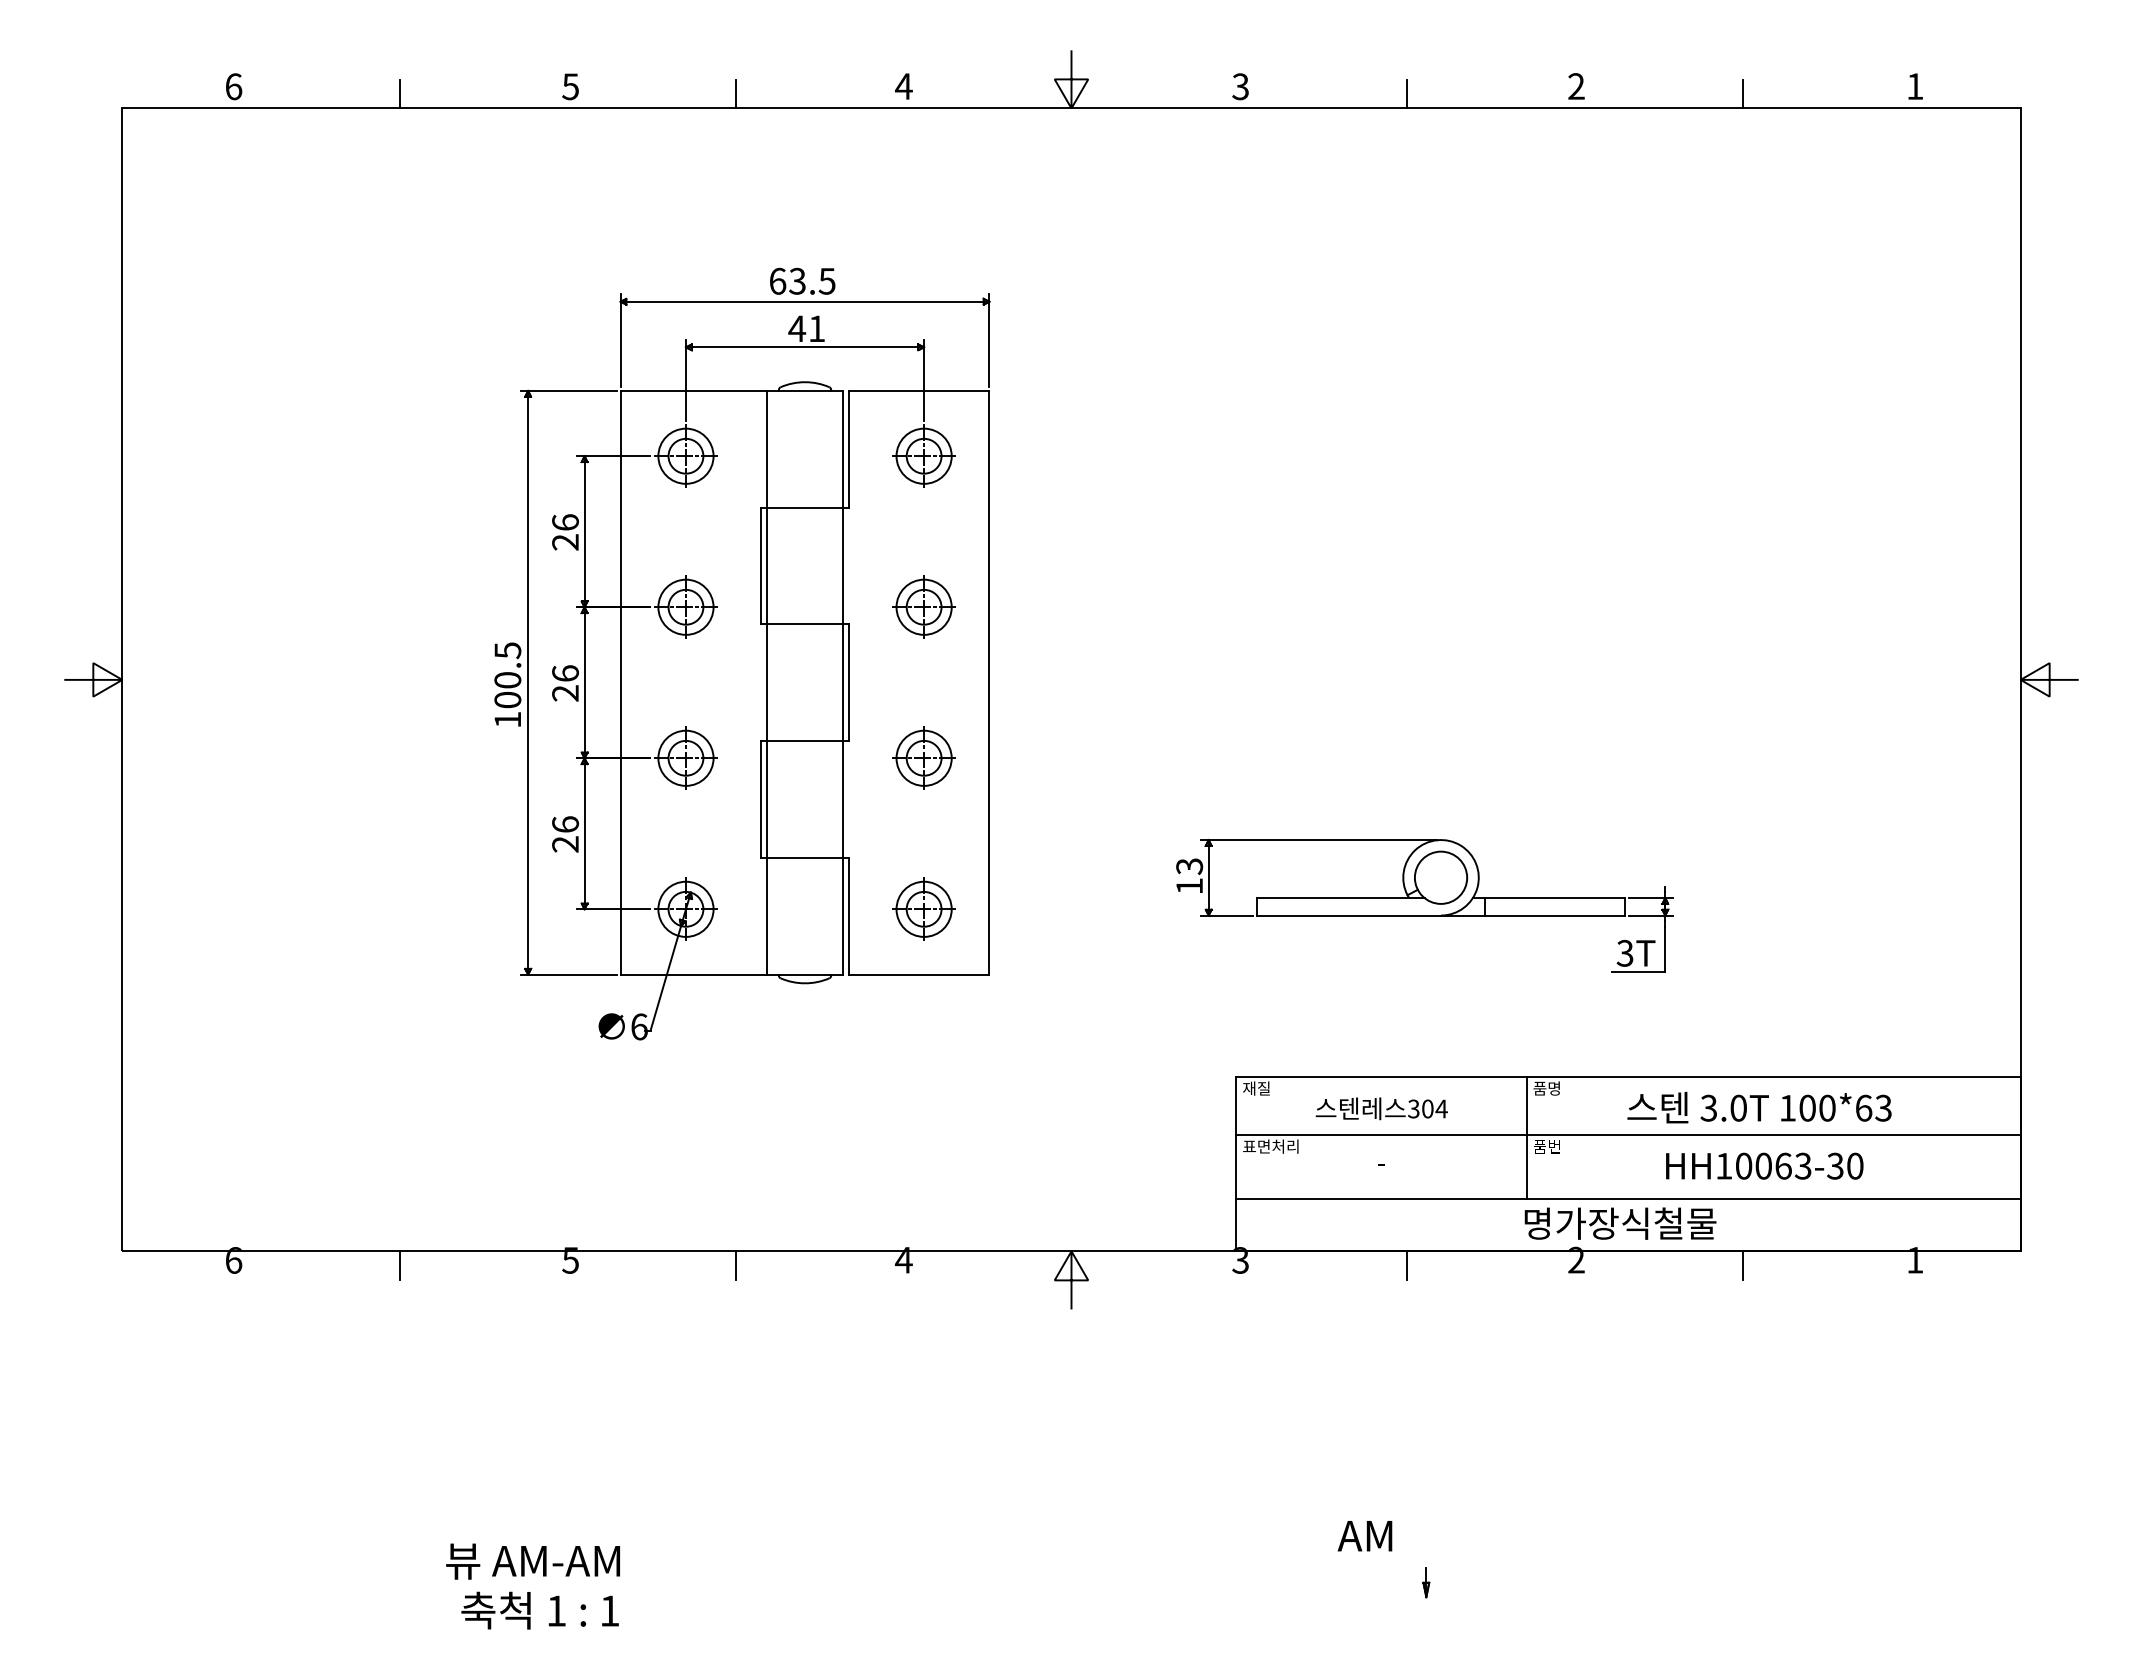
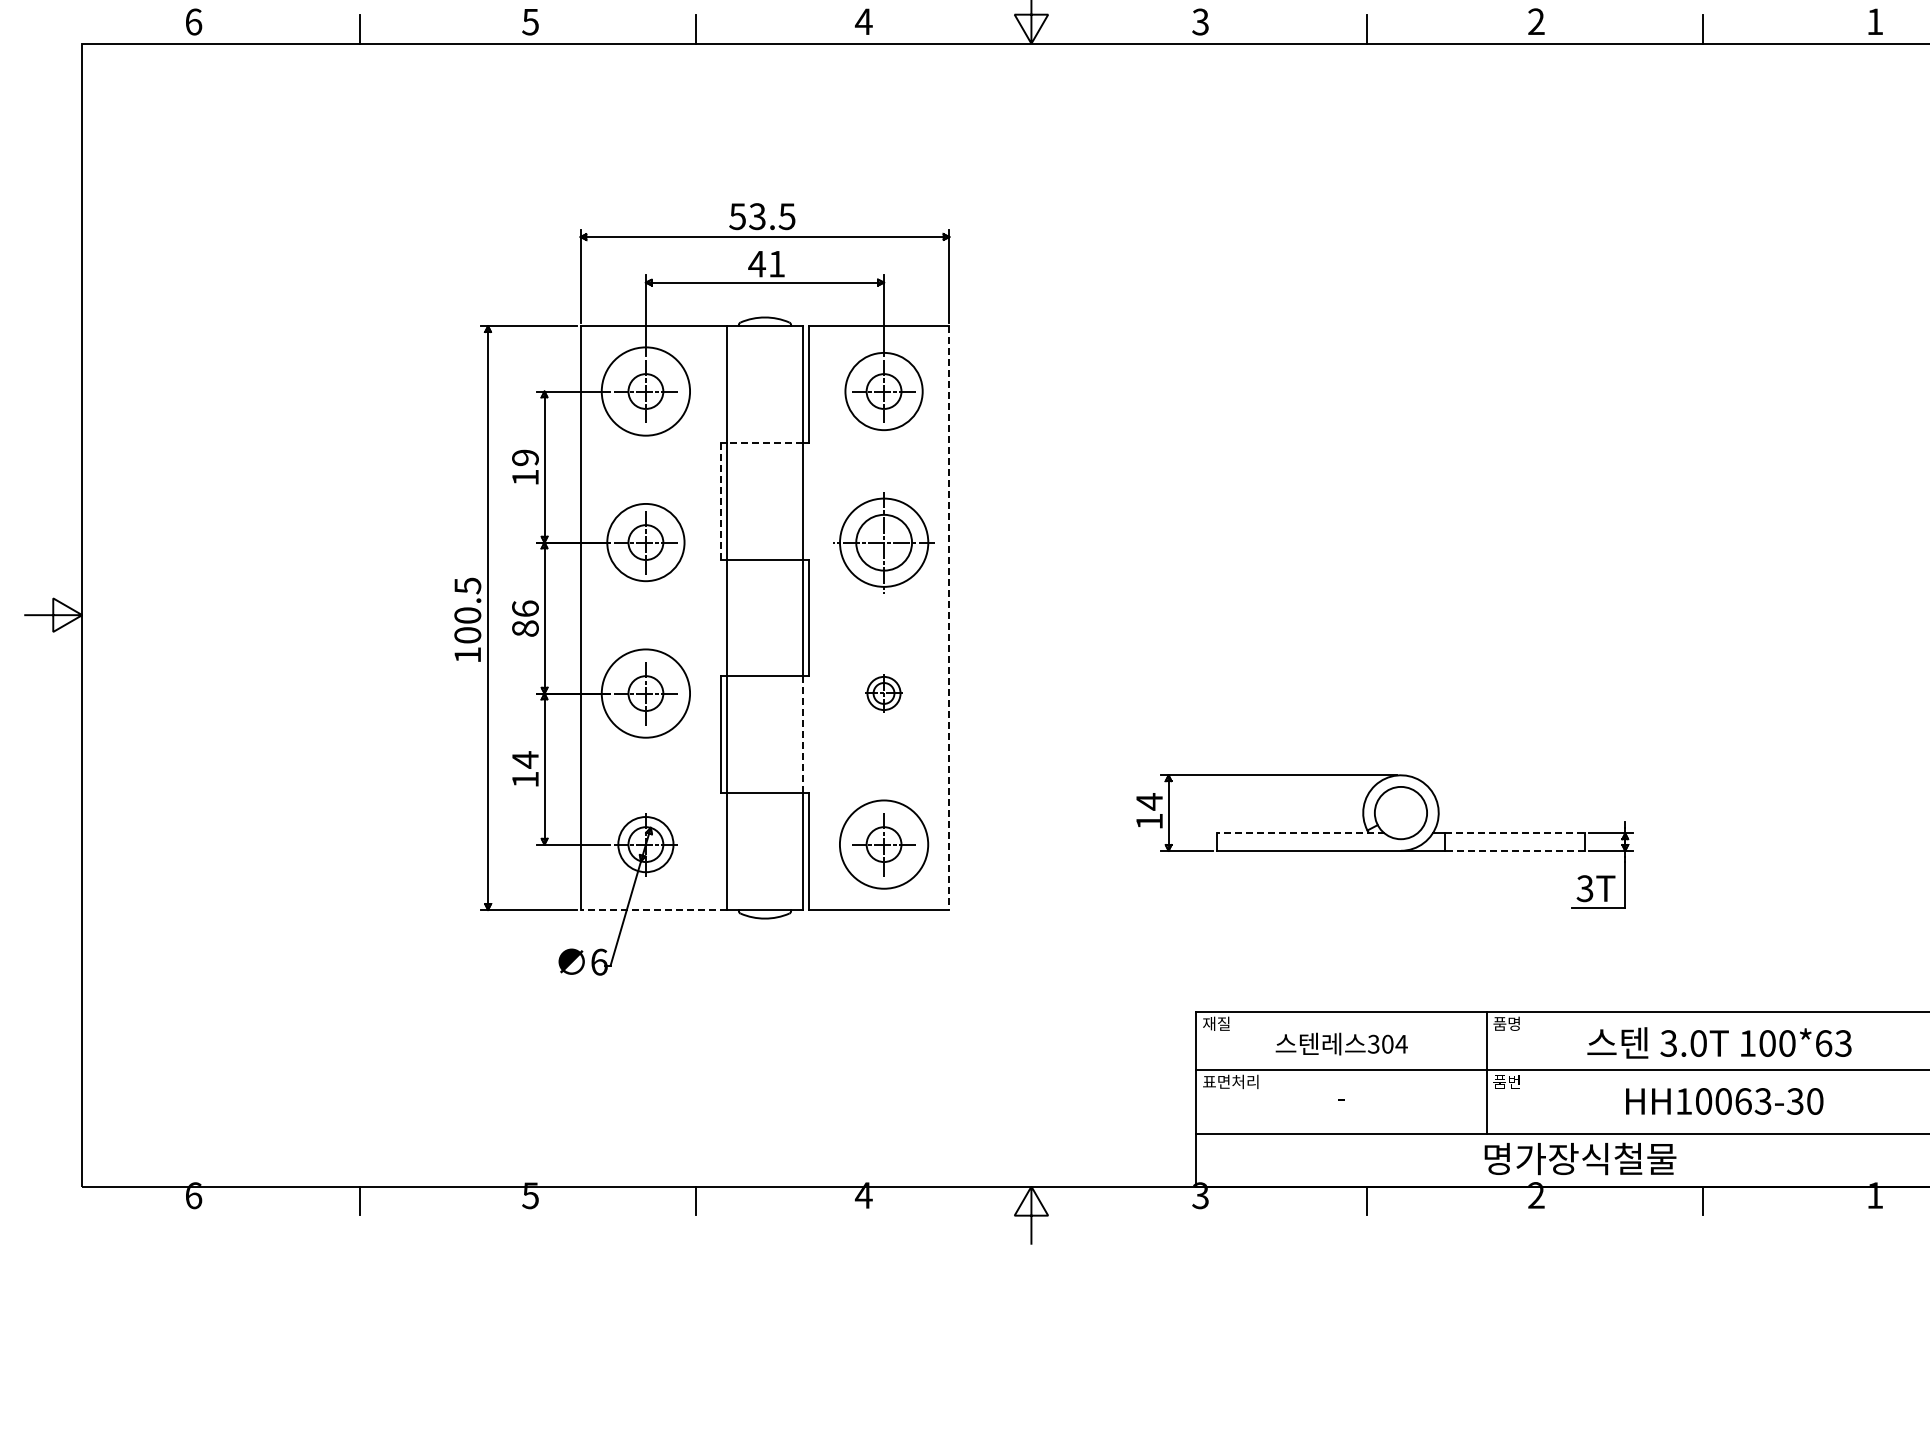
text: (777, 280) -> (737, 215), 63.5 -> 53.5
circle: (685, 455) -> (645, 390), size x1.6
circle: (923, 455) -> (883, 390), size x1.4
line: (805, 507) -> (765, 442), solid -> dashed
text: (565, 532) -> (525, 467), 26 -> 19
line: (761, 565) -> (721, 500), solid -> dashed
circle: (685, 606) -> (645, 541), size x1.4
part: (923, 606) -> (883, 541), size x1.6
line: (989, 682) -> (949, 617), solid -> dashed
text: (565, 693) -> (525, 628), 26 -> 86
circle: (685, 757) -> (645, 692), size x1.6
part: (923, 757) -> (883, 692), size x0.6
line: (842, 799) -> (802, 734), solid -> dashed
text: (565, 833) -> (525, 768), 26 -> 14
text: (1189, 866) -> (1149, 801), 13 -> 14
line: (1340, 898) -> (1300, 833), solid -> dashed
line: (1555, 898) -> (1515, 833), solid -> dashed
circle: (923, 908) -> (883, 843), size x1.6
line: (1554, 915) -> (1514, 850), solid -> dashed
line: (693, 974) -> (653, 909), solid -> dashed

